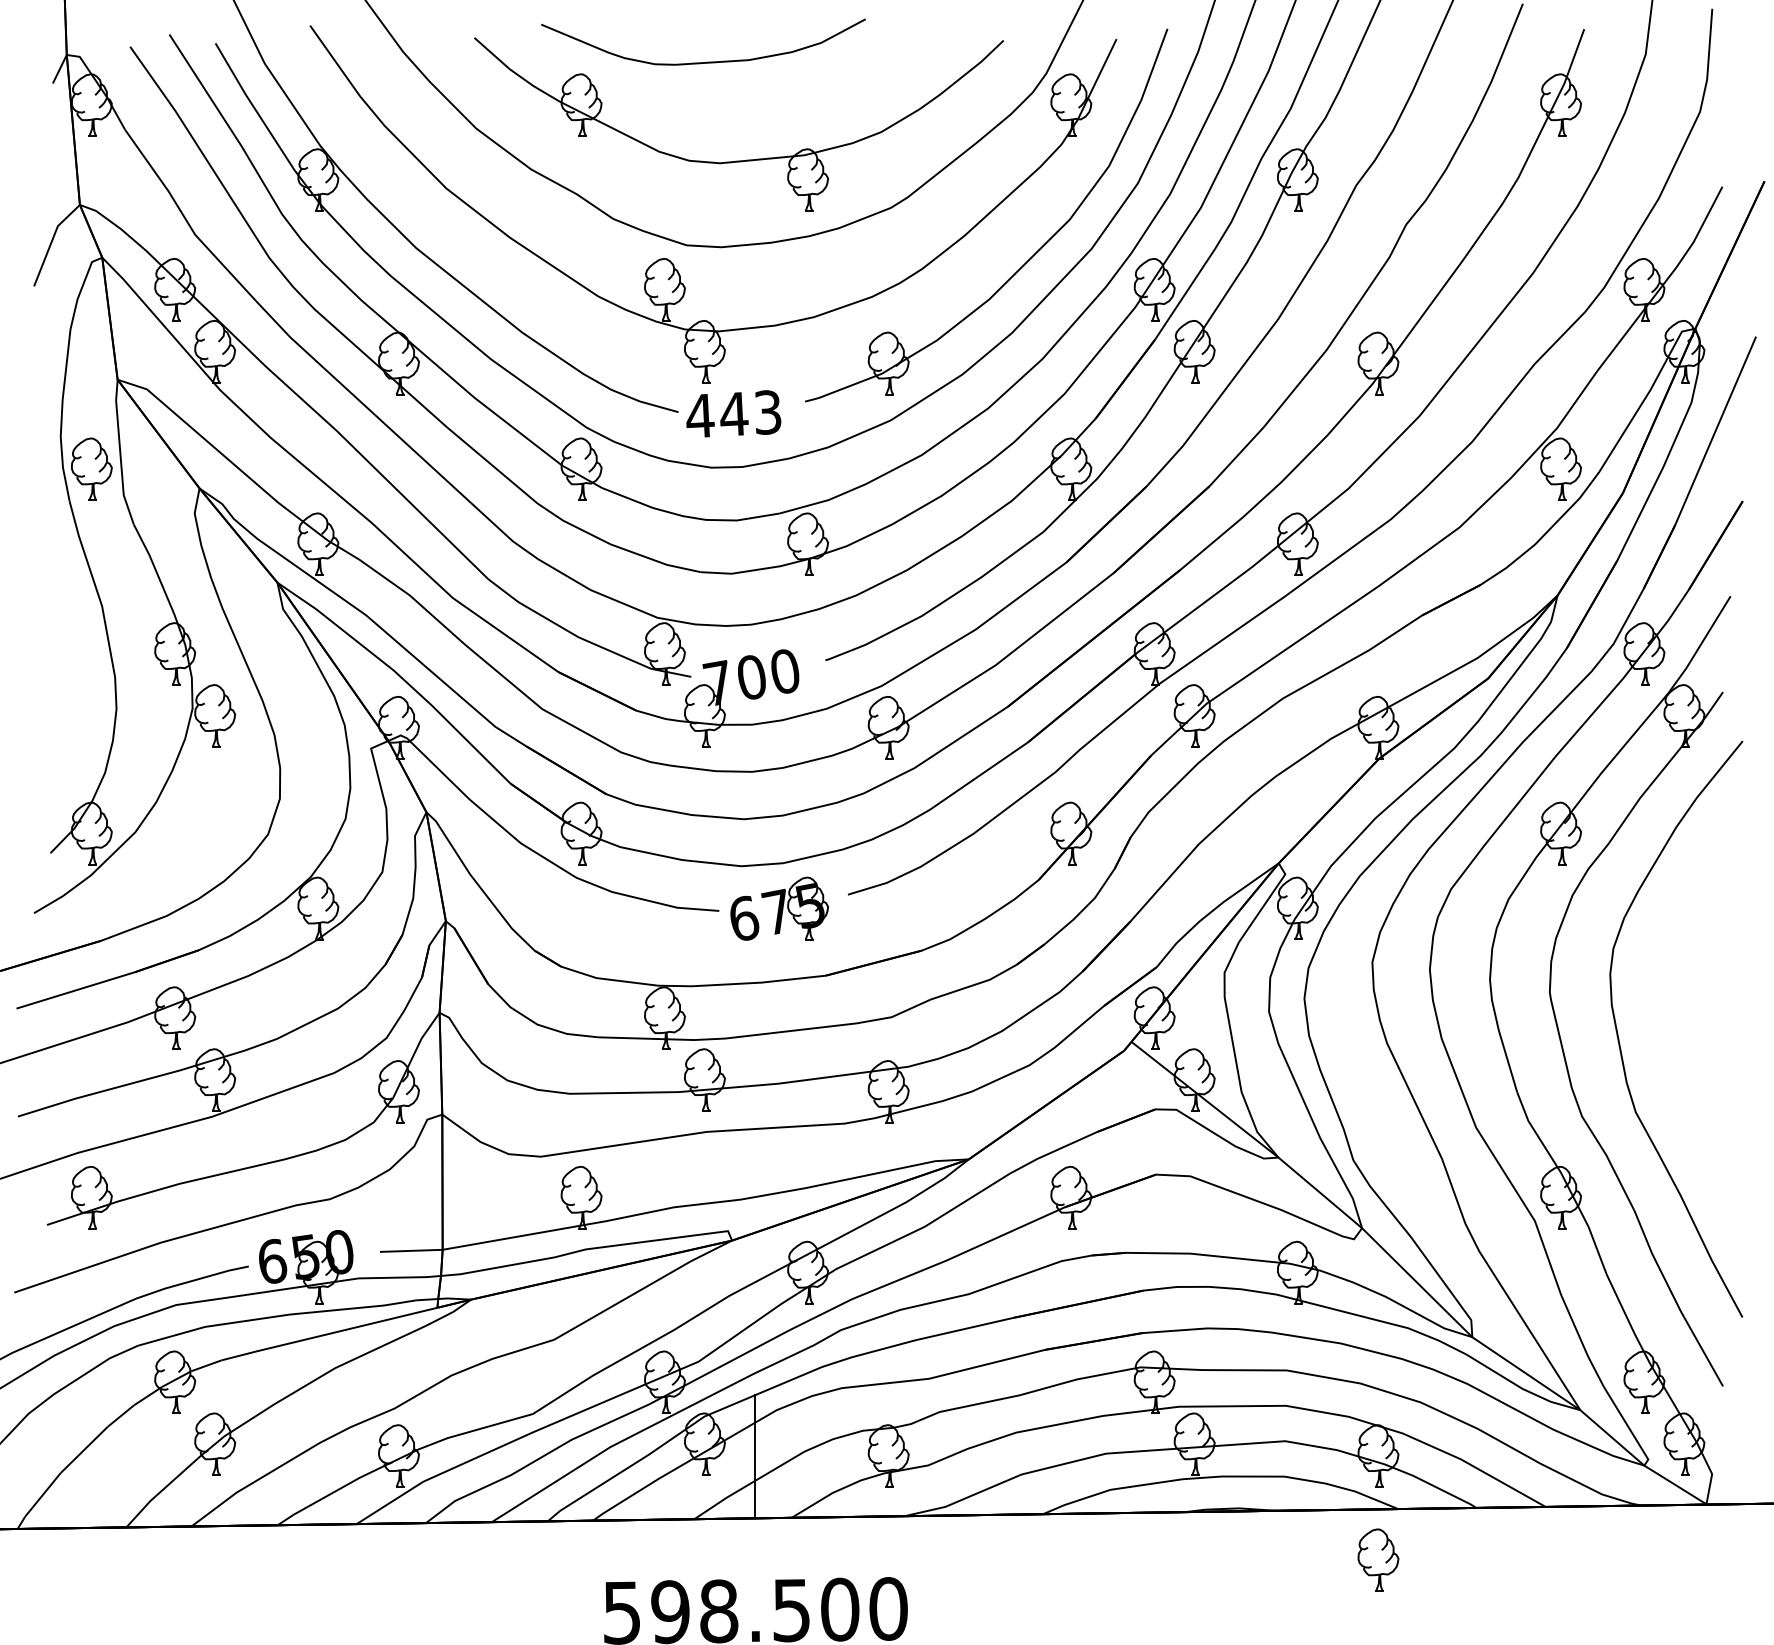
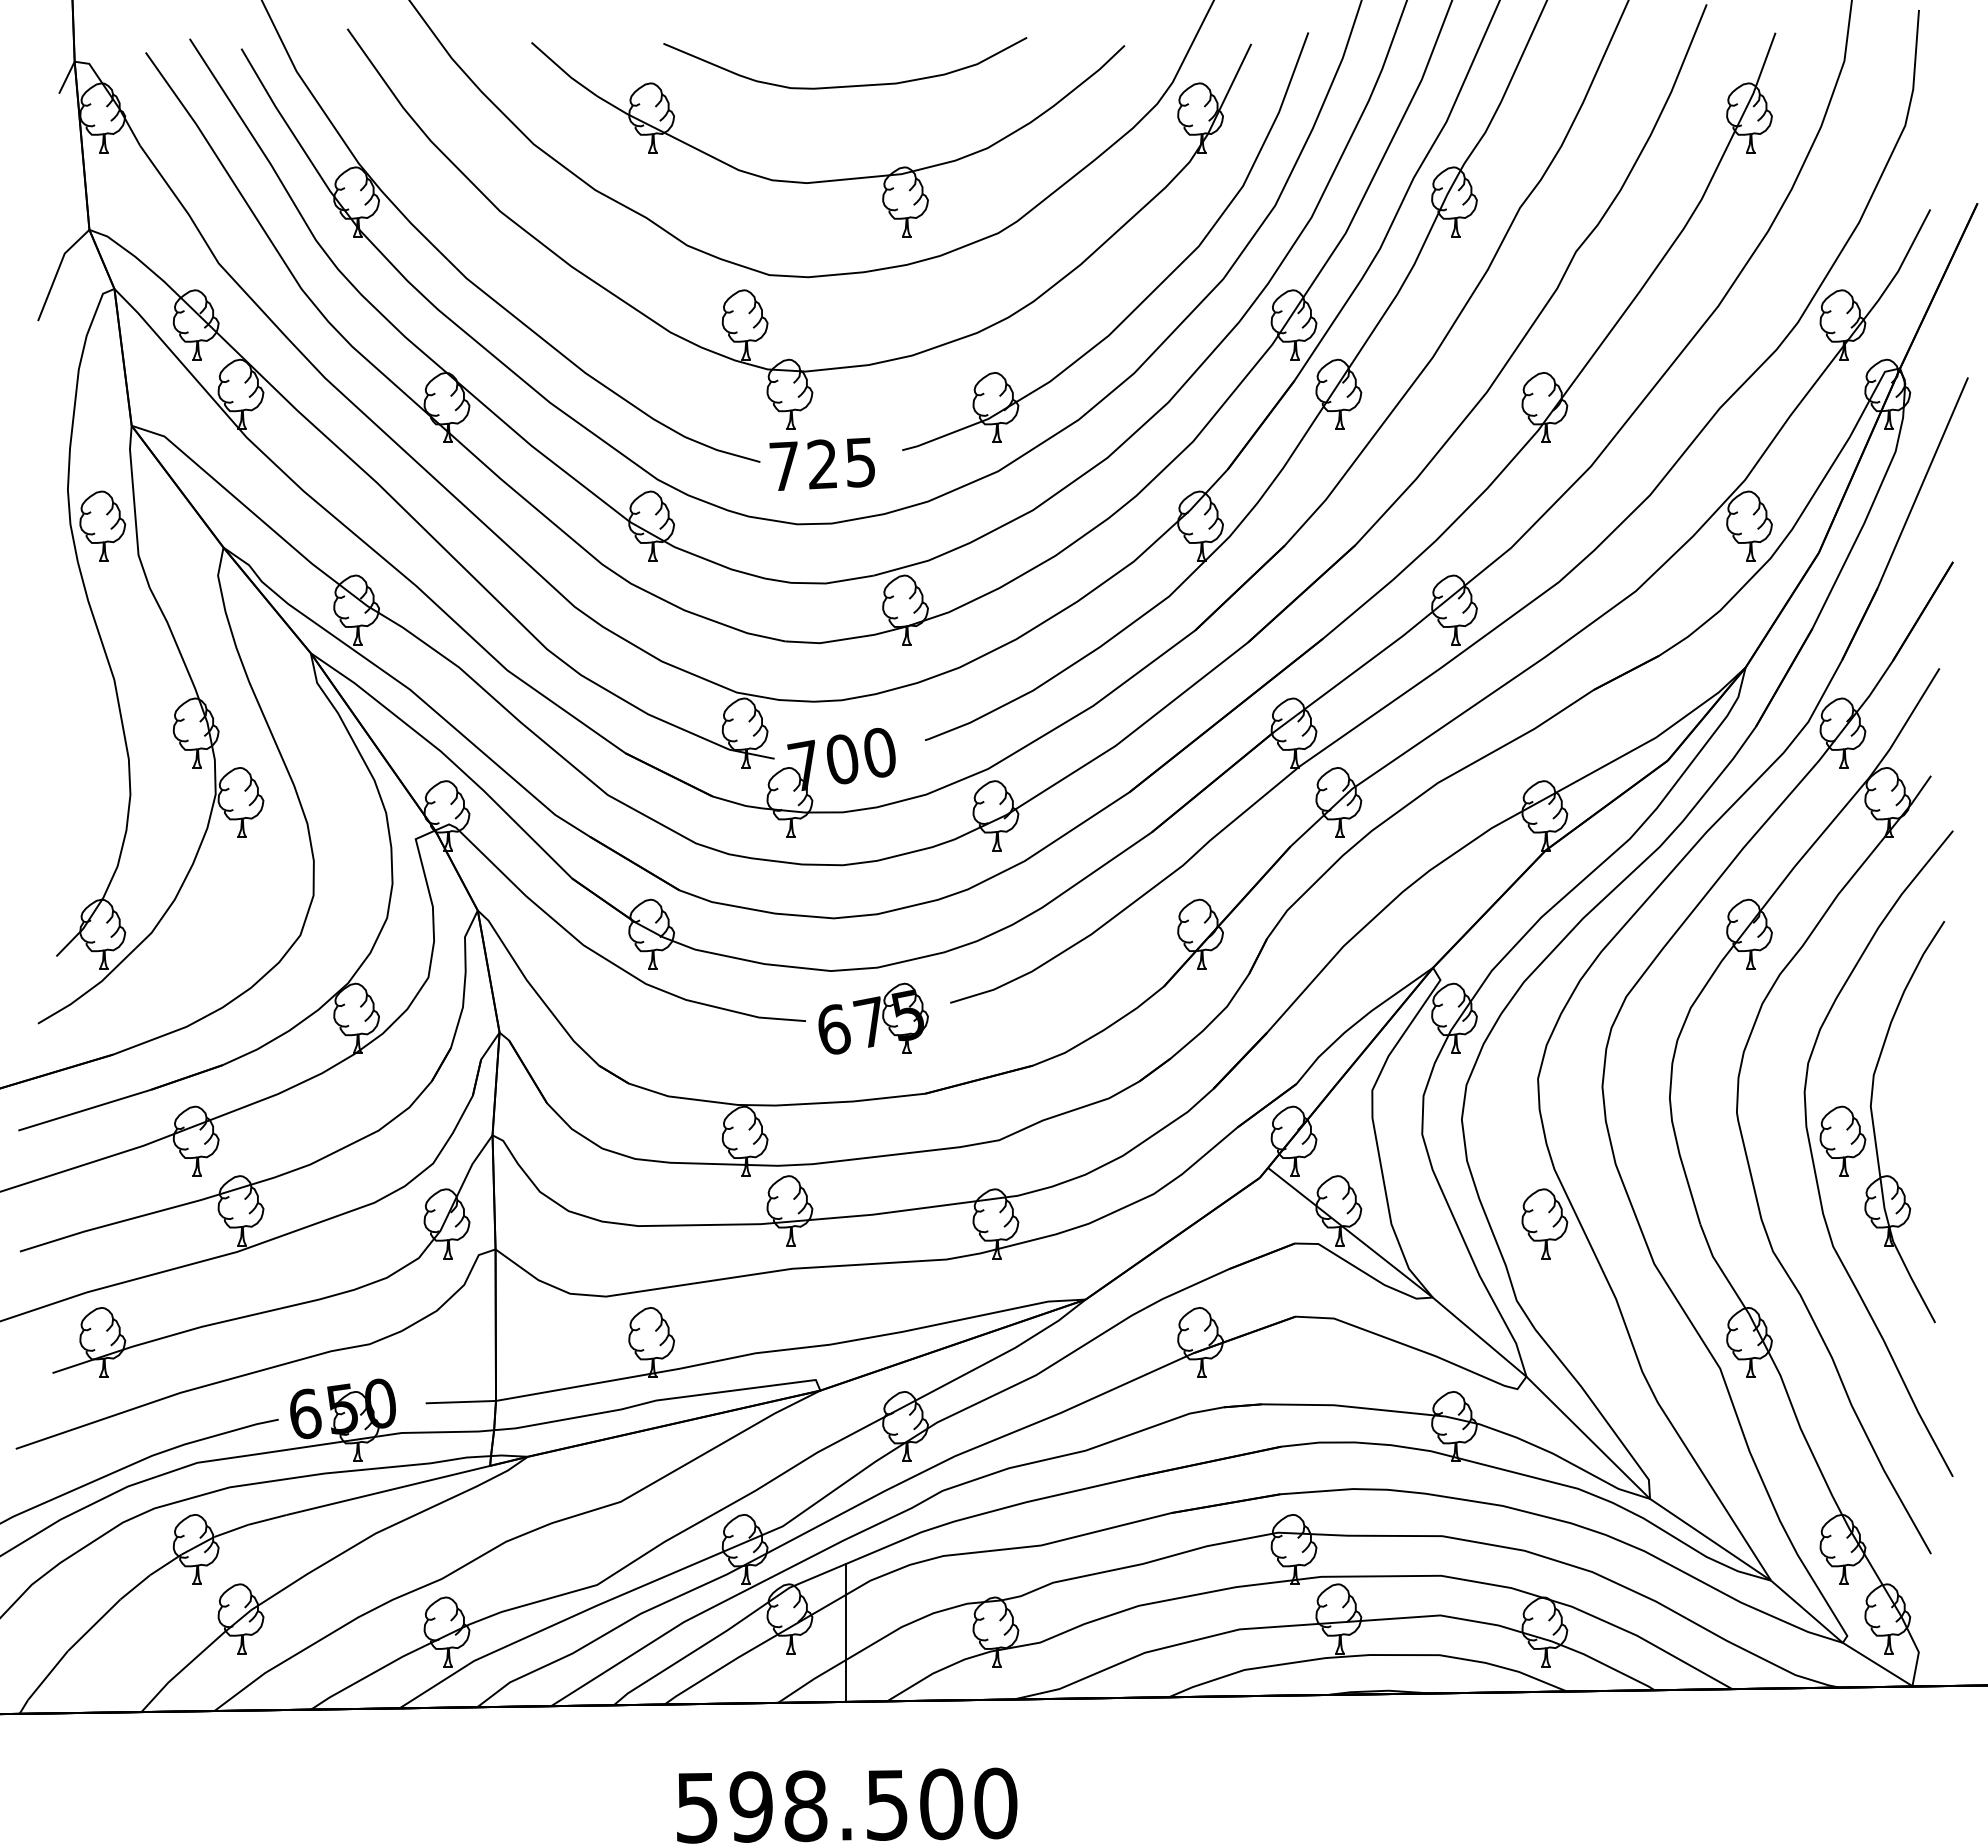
curve: (703, 61) -> (845, 85), moved
text: (733, 413) -> (822, 463), 443 -> 725
part: (1672, 1003) -> (1874, 1124), added
part: (1378, 1559) -> (1544, 1223), moved

